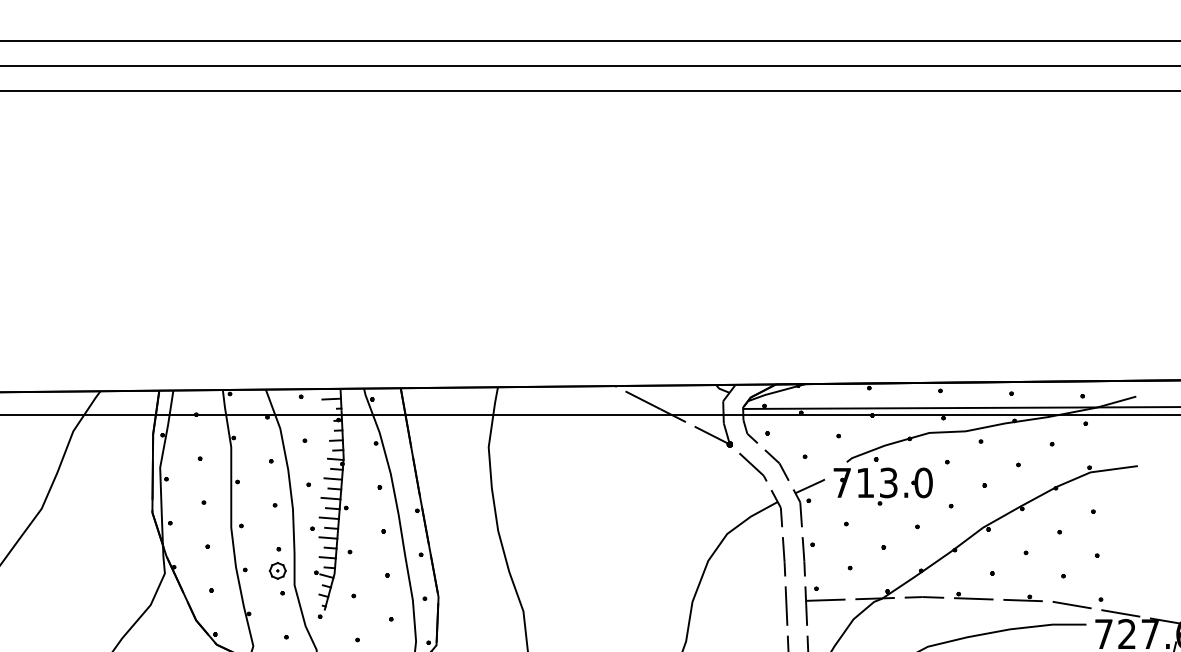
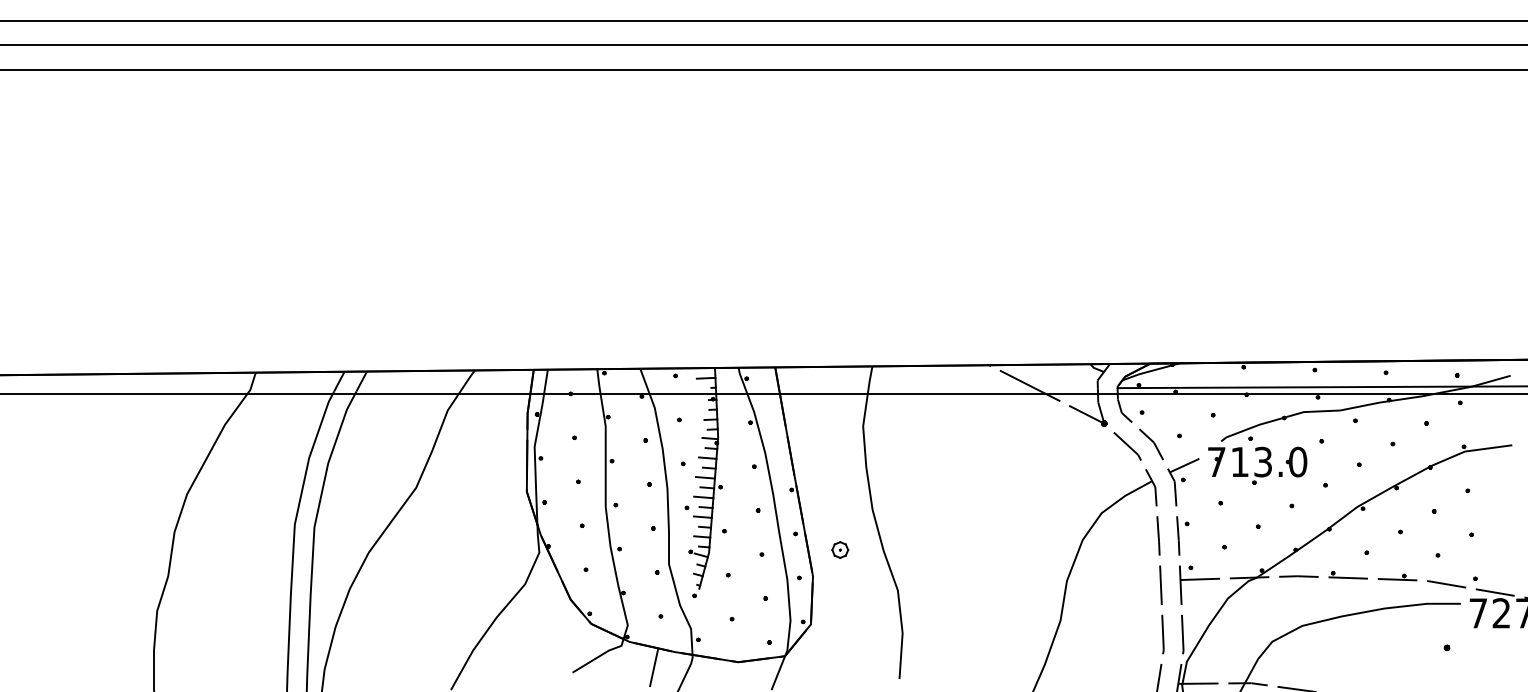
part: (278, 570) -> (840, 549), moved

